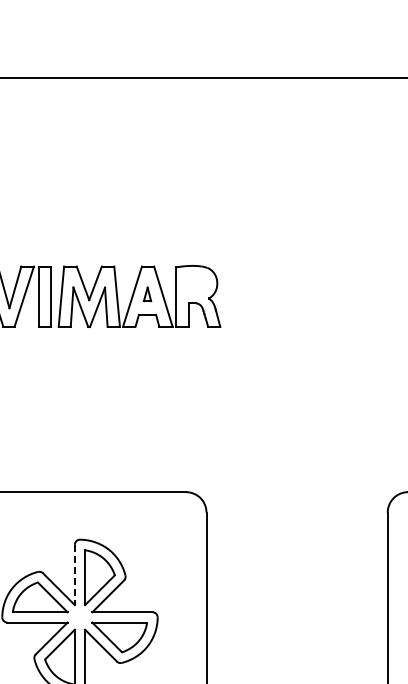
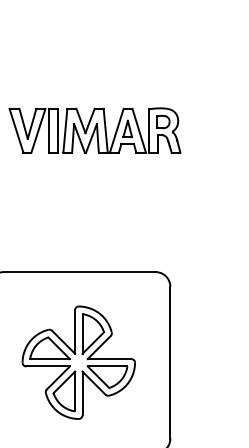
part: (196, 284) -> (163, 121), added
part: (147, 294) -> (127, 129), size x1.67
line: (74, 575) -> (74, 332), dashed -> solid

